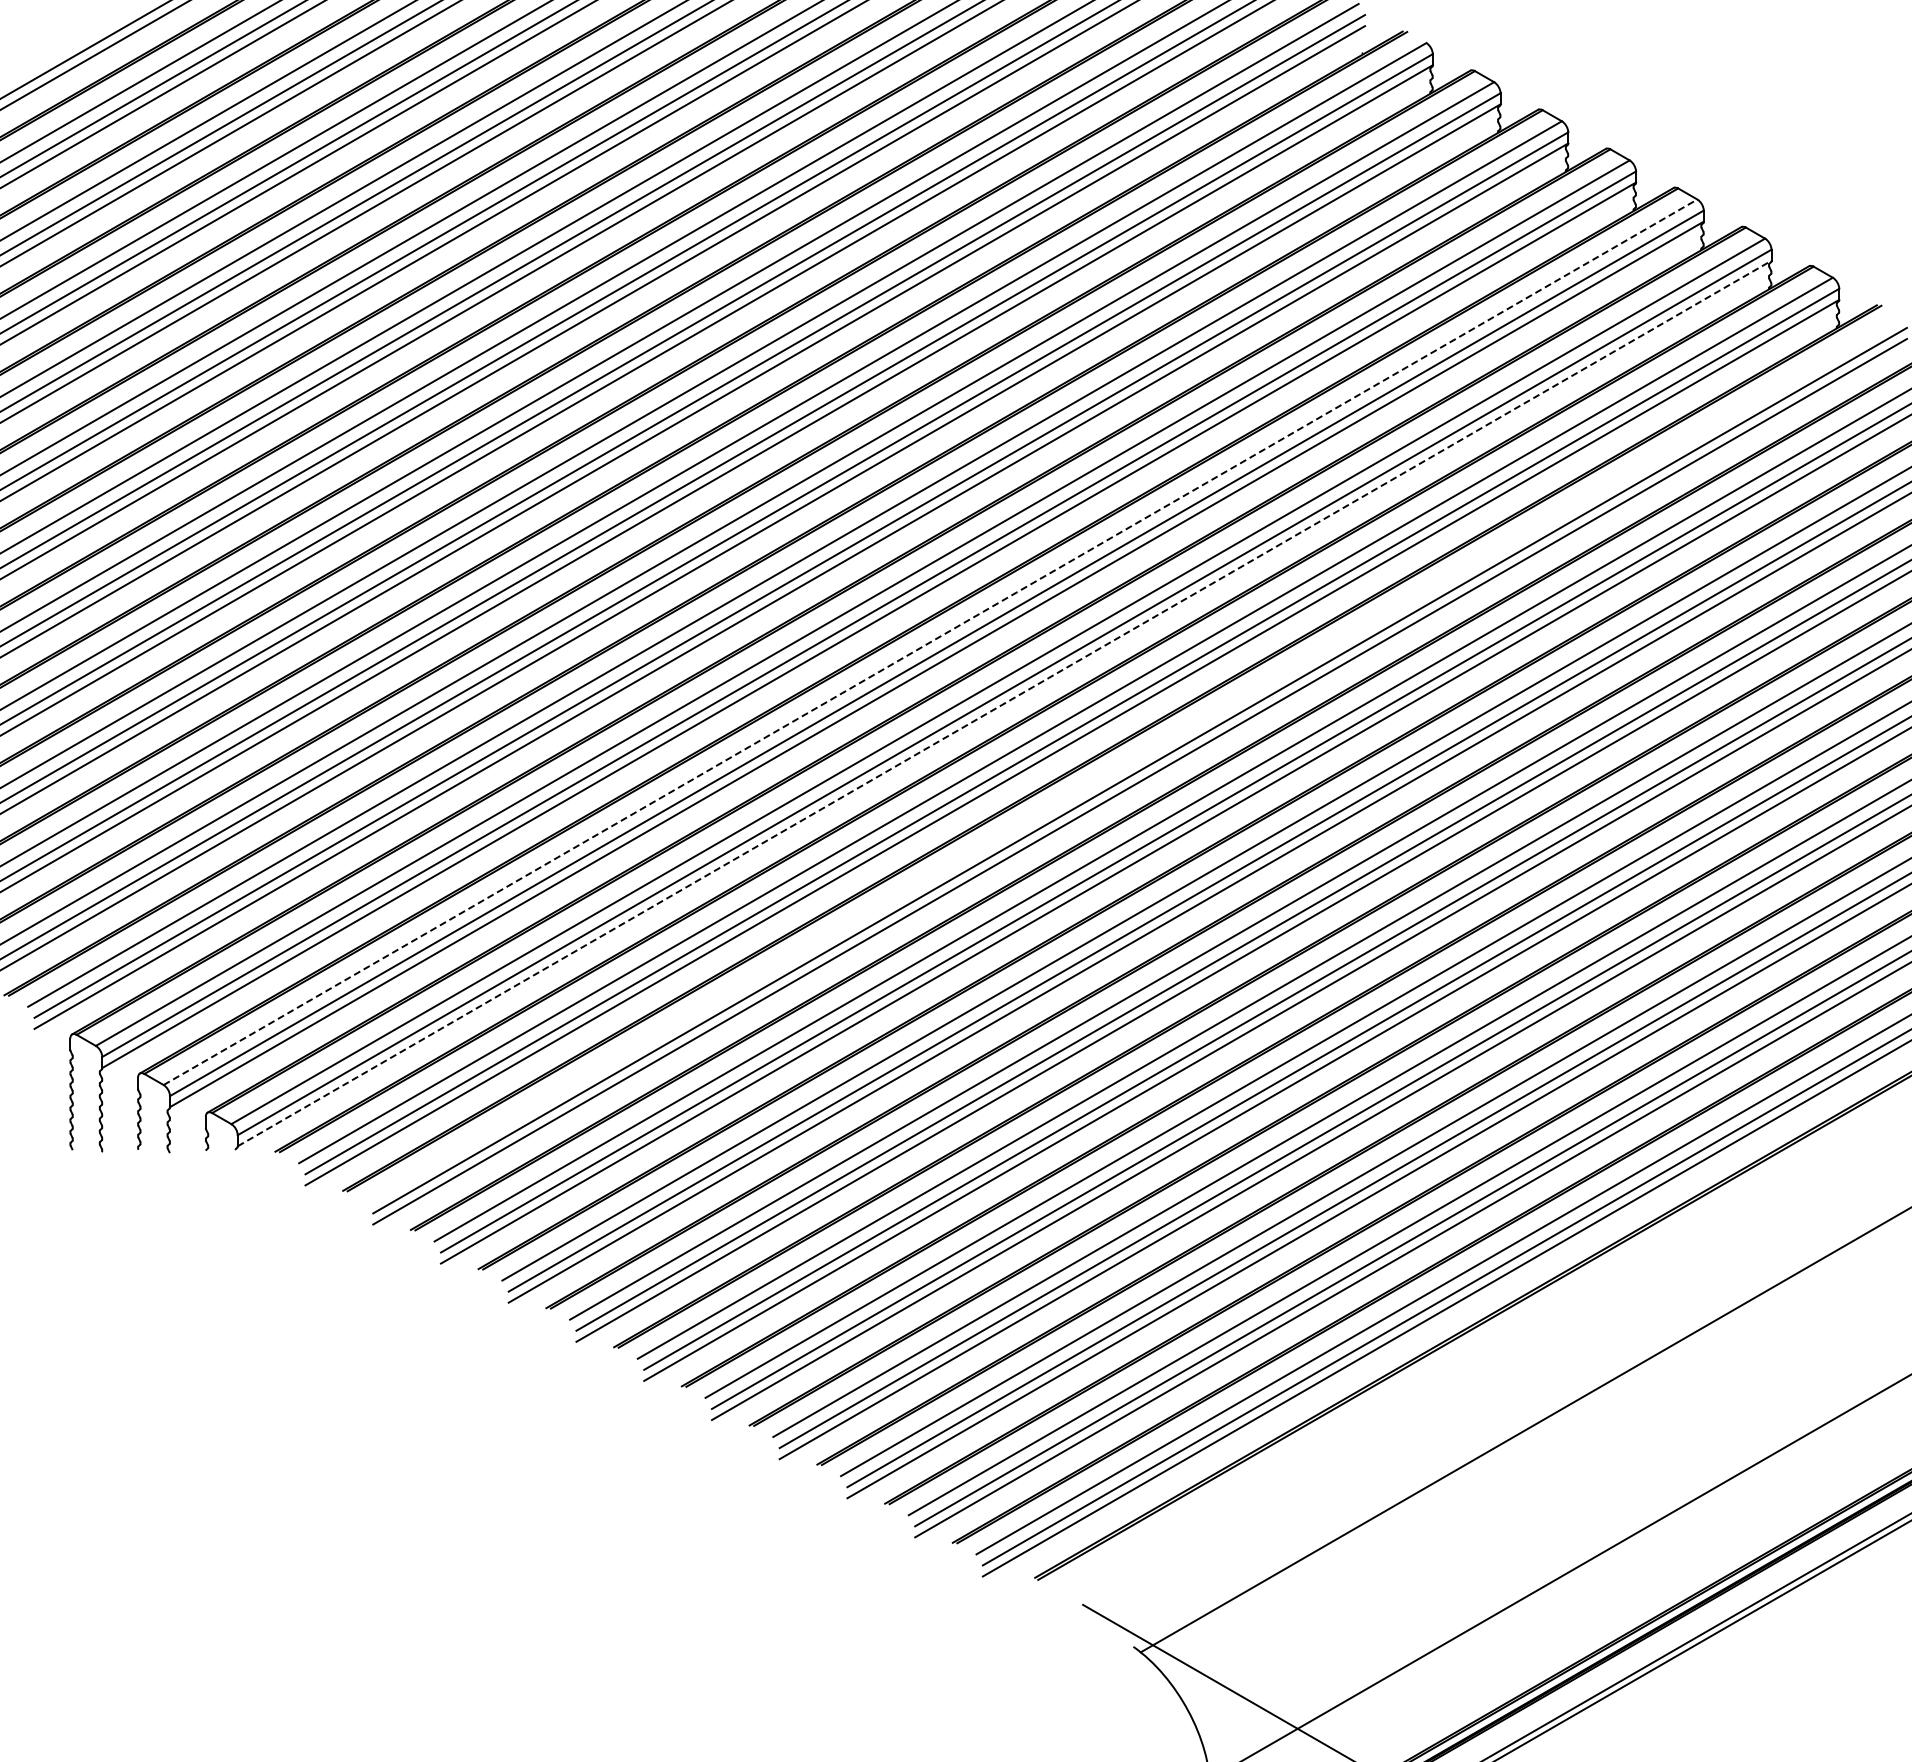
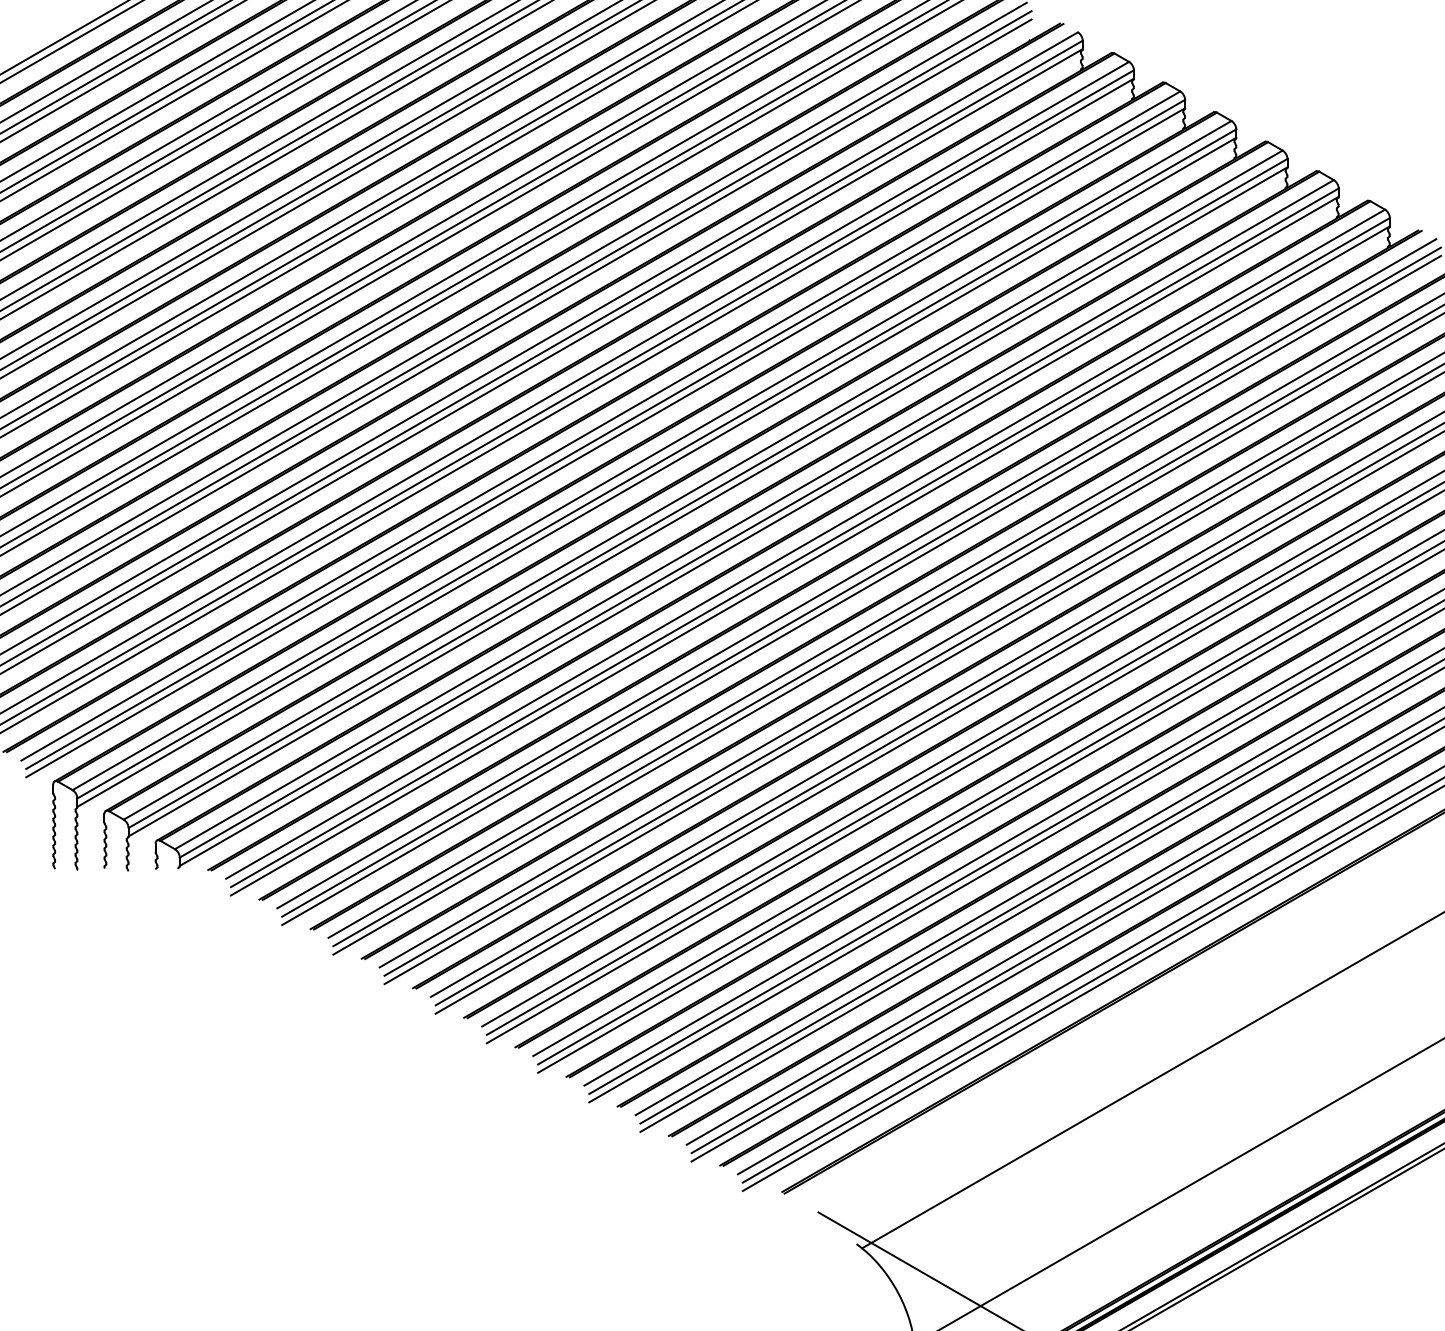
line: (930, 642) -> (703, 485), dashed -> solid
line: (1004, 703) -> (759, 531), dashed -> solid
line: (1133, 759) -> (856, 573), added

